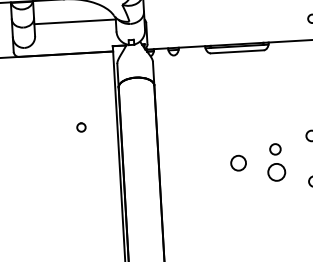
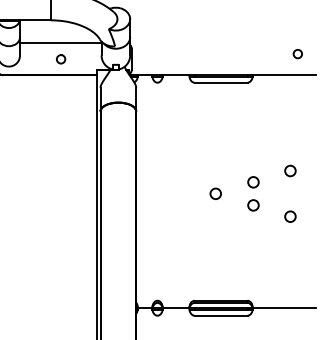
part: (81, 127) -> (61, 59), moved
circle: (238, 162) -> (215, 193), size x0.71
circle: (276, 172) -> (253, 205), size x0.62

